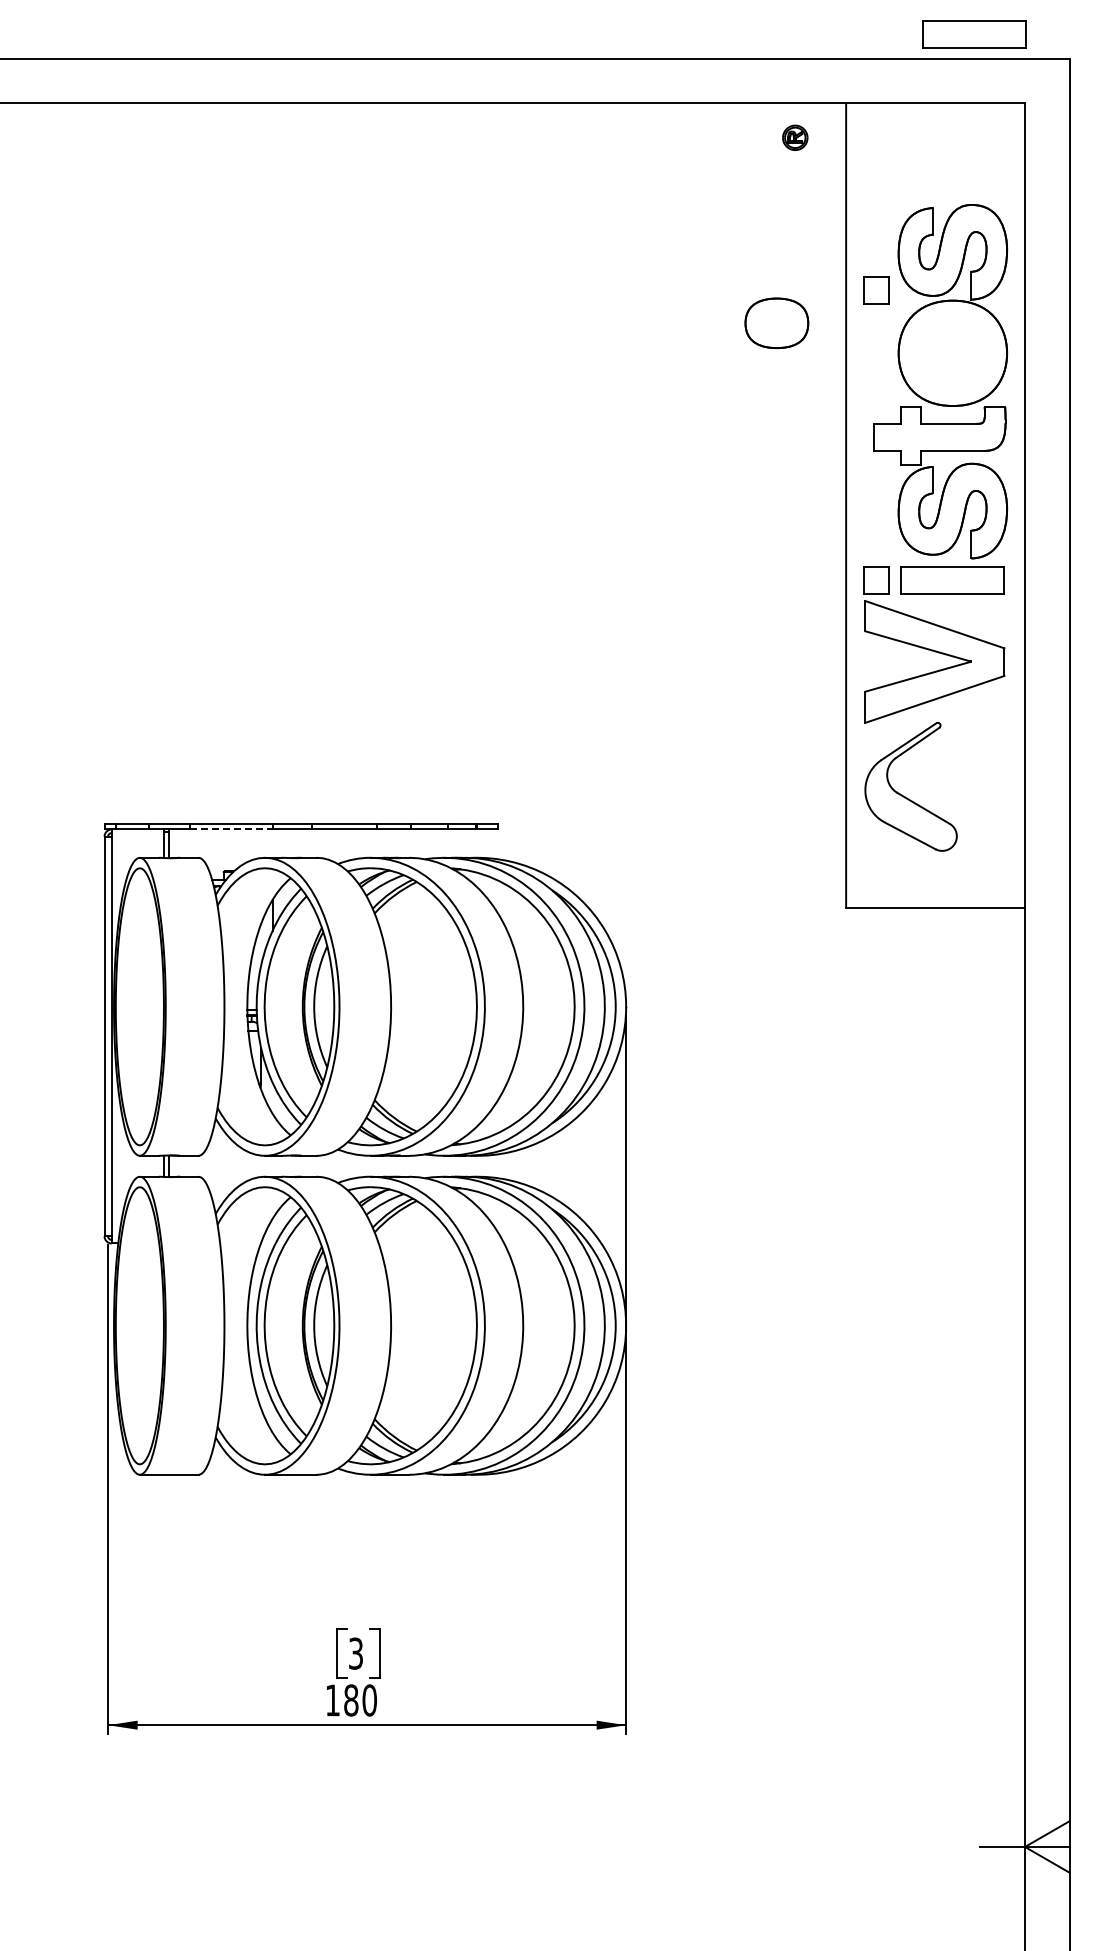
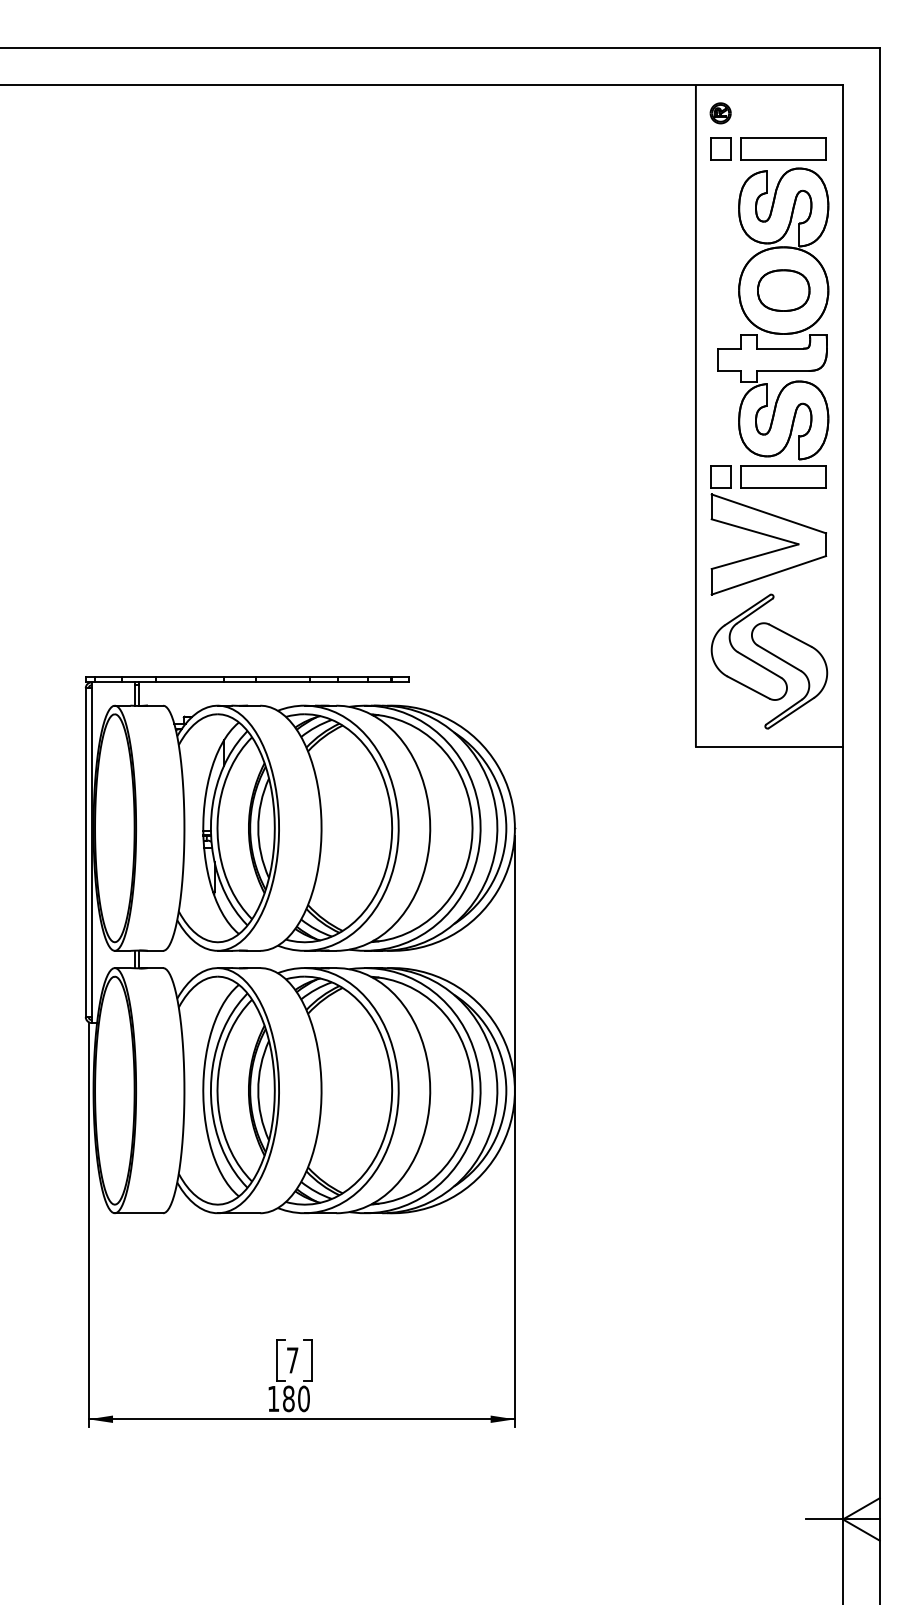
part: (974, 34) -> (783, 149), moved
part: (795, 137) -> (720, 113), moved
part: (876, 290) -> (720, 149), moved
part: (776, 323) -> (783, 290), moved
part: (964, 811) -> (793, 667), added
line: (231, 829) -> (190, 682), dashed -> solid
text: (355, 1653) -> (292, 1360), 3 -> 7

